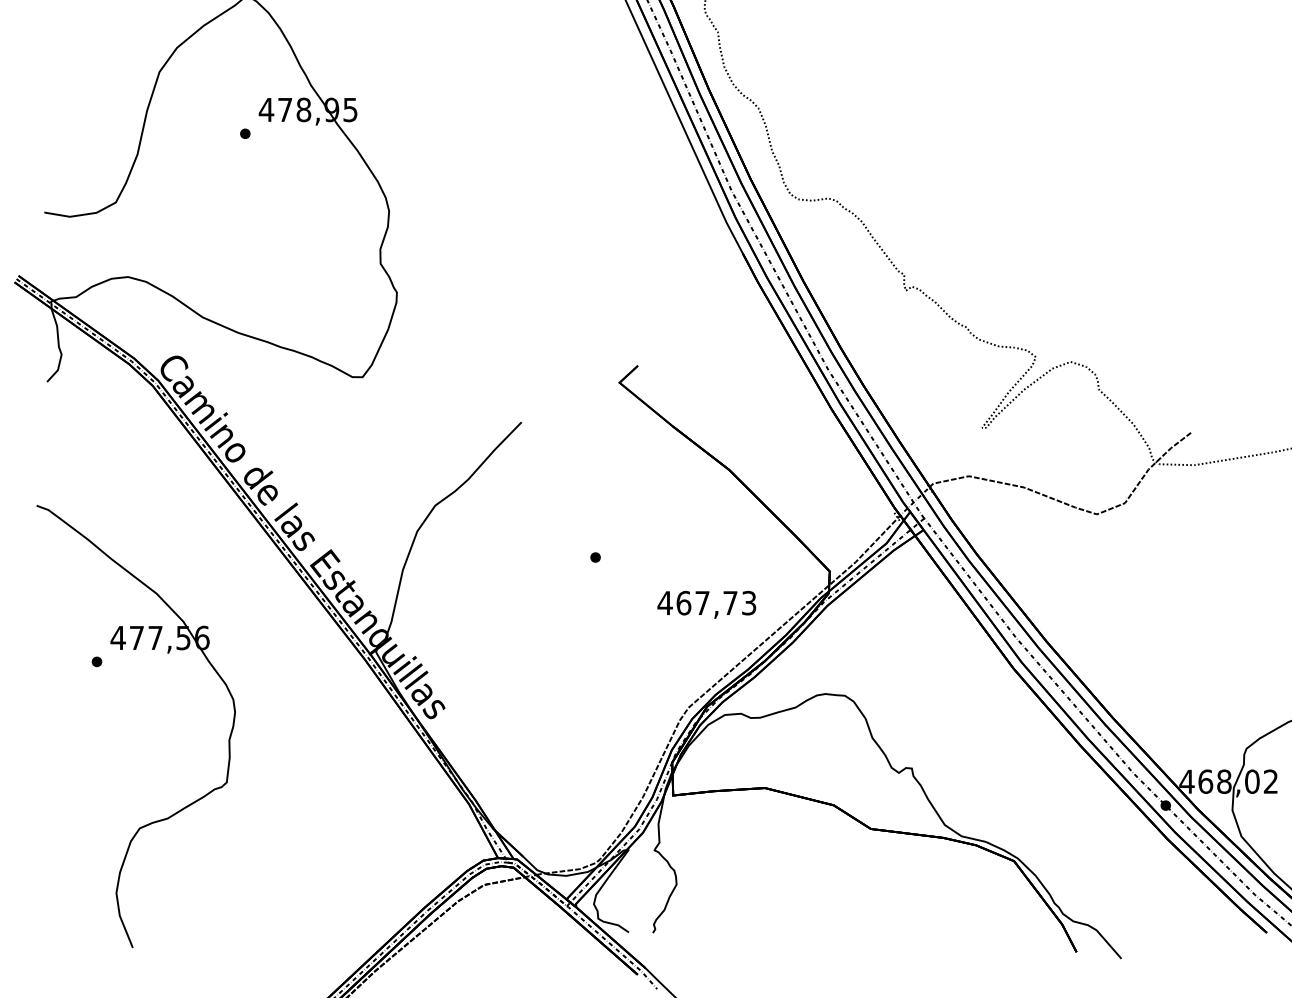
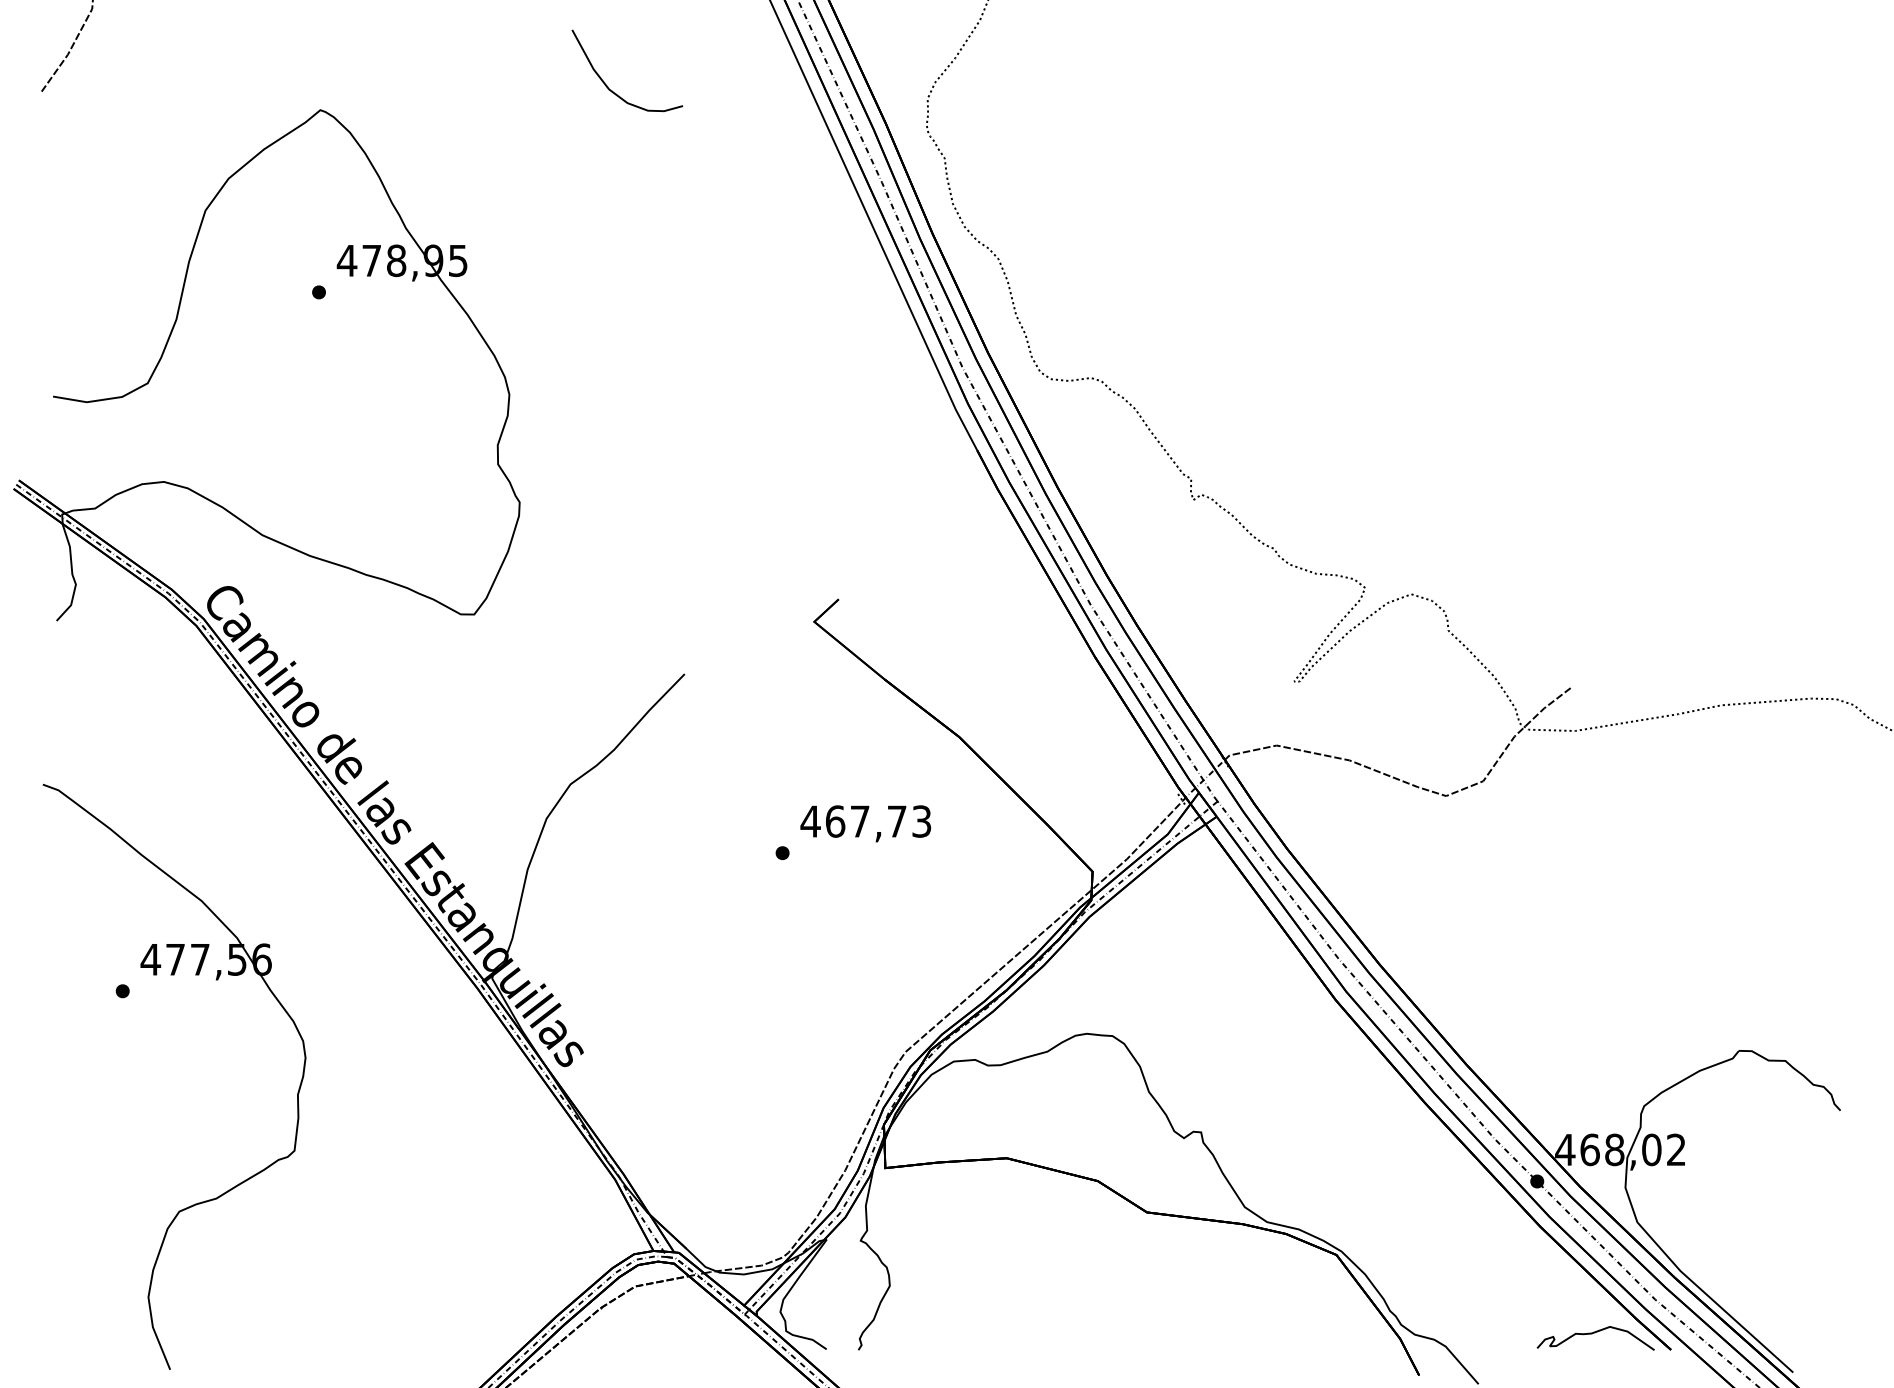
text: (706, 604) -> (865, 823), moved
curve: (1209, 920) -> (1595, 1333), added

